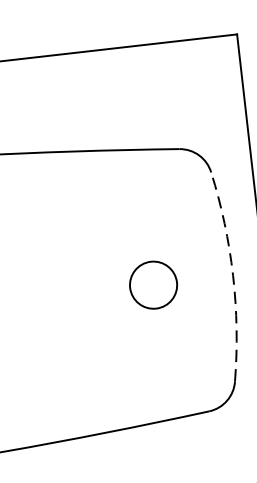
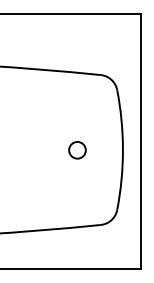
arc: (232, 276) -> (122, 150), dashed -> solid
circle: (153, 285) -> (77, 150), size x0.62

